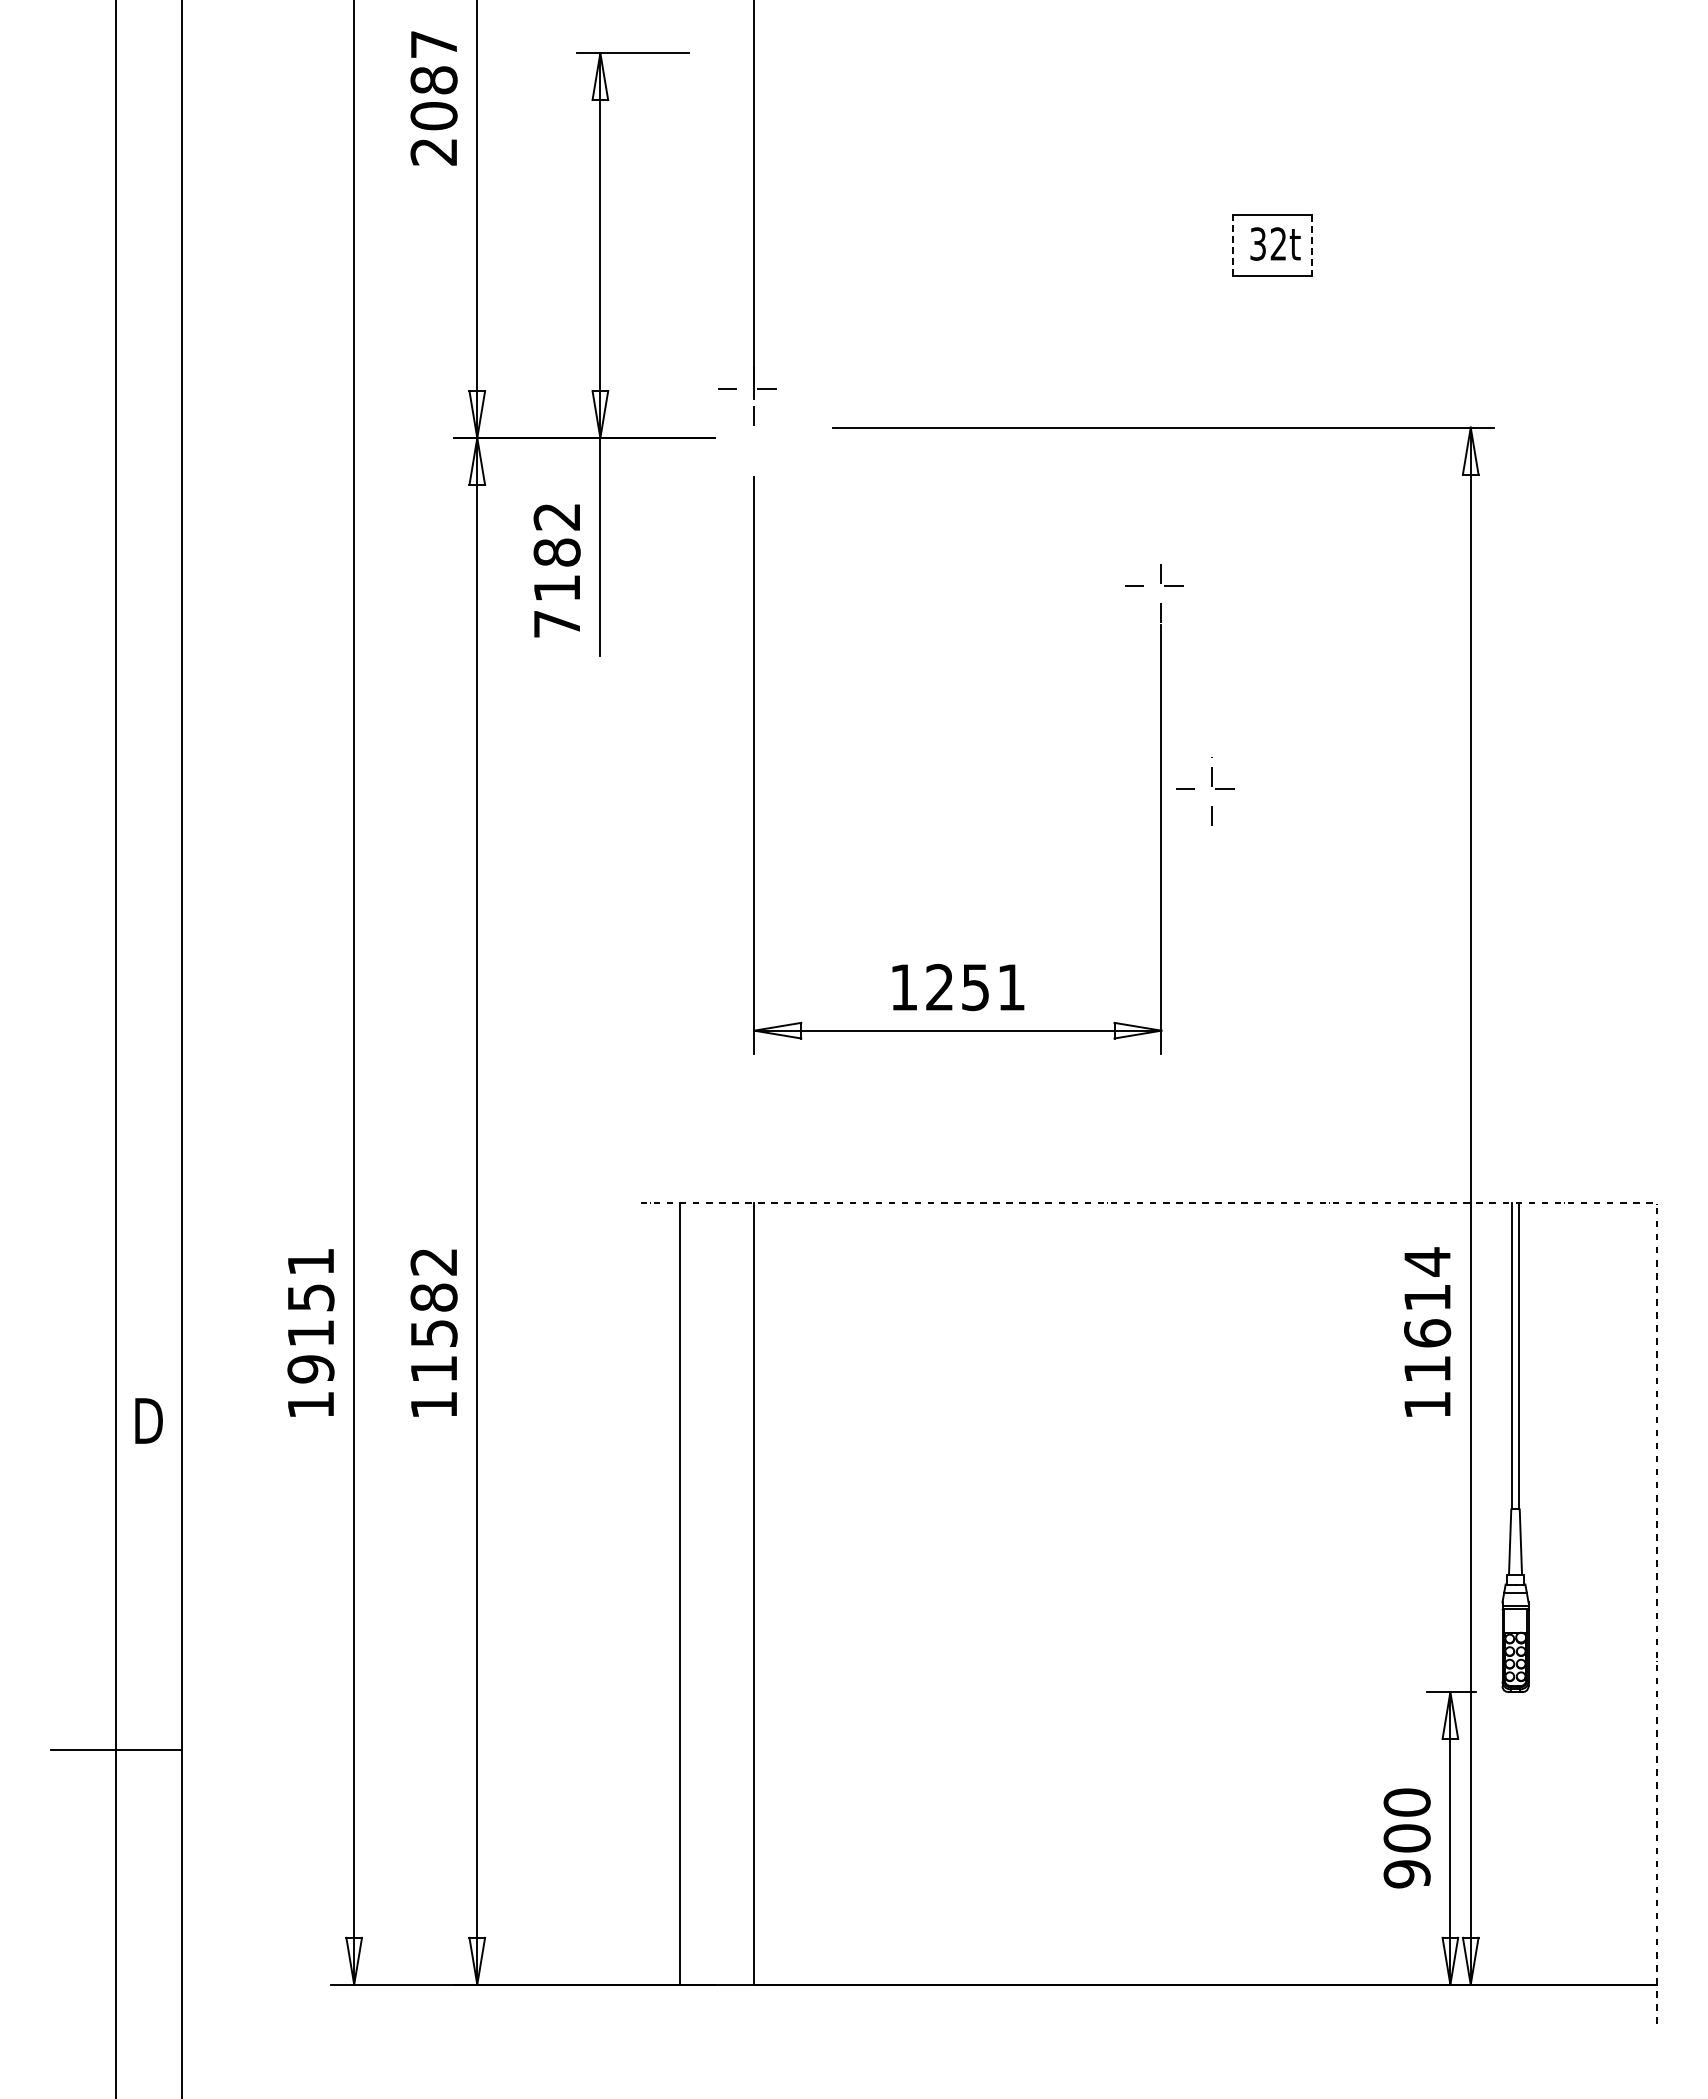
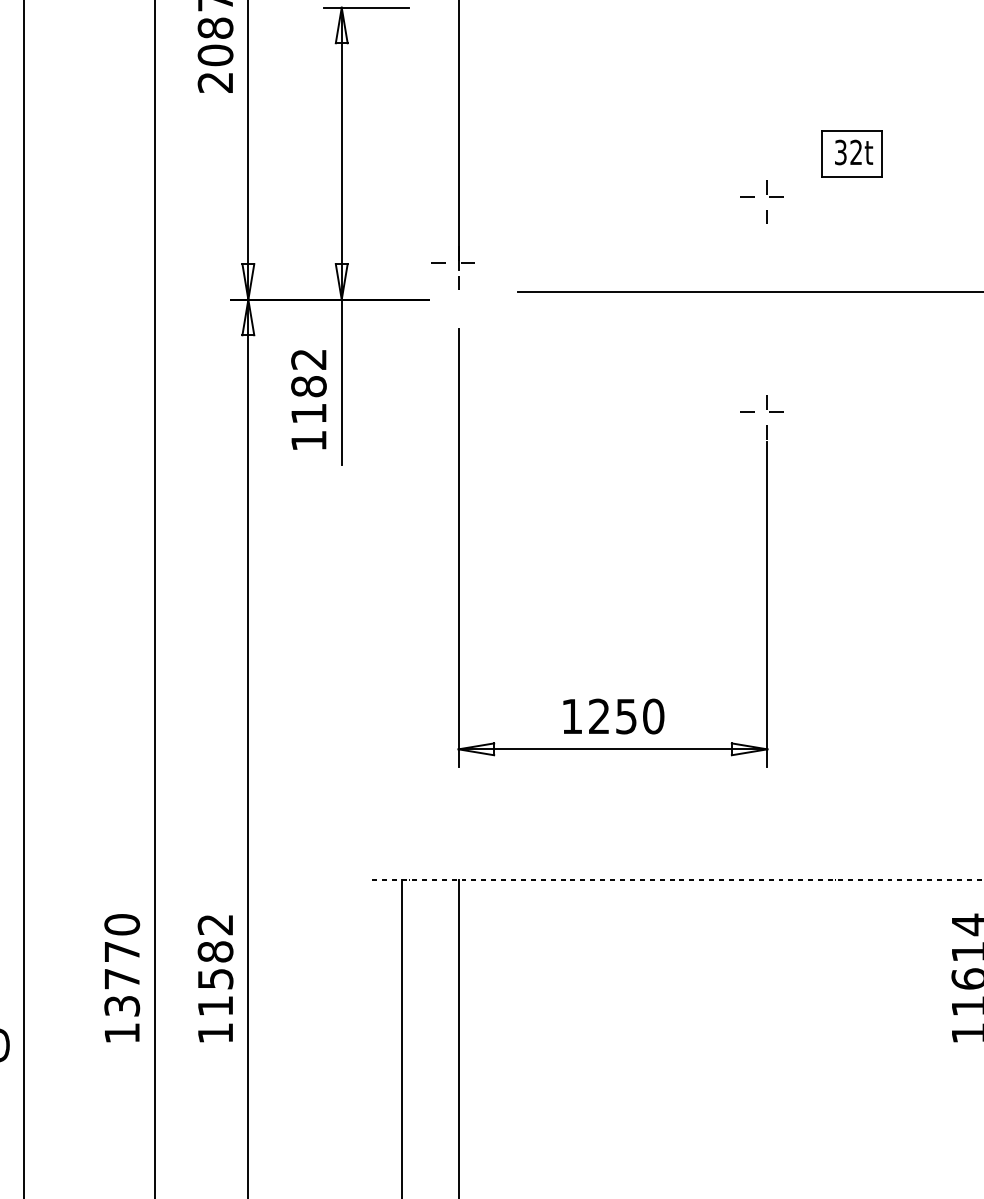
line: (1233, 245) -> (822, 153), dashed -> solid
line: (1312, 245) -> (882, 153), dashed -> solid
text: (556, 624) -> (308, 441), 7182 -> 1182
part: (1211, 786) -> (766, 194), moved
text: (1011, 987) -> (653, 716), 1251 -> 1250
text: (310, 1315) -> (121, 965), 19151 -> 13770

